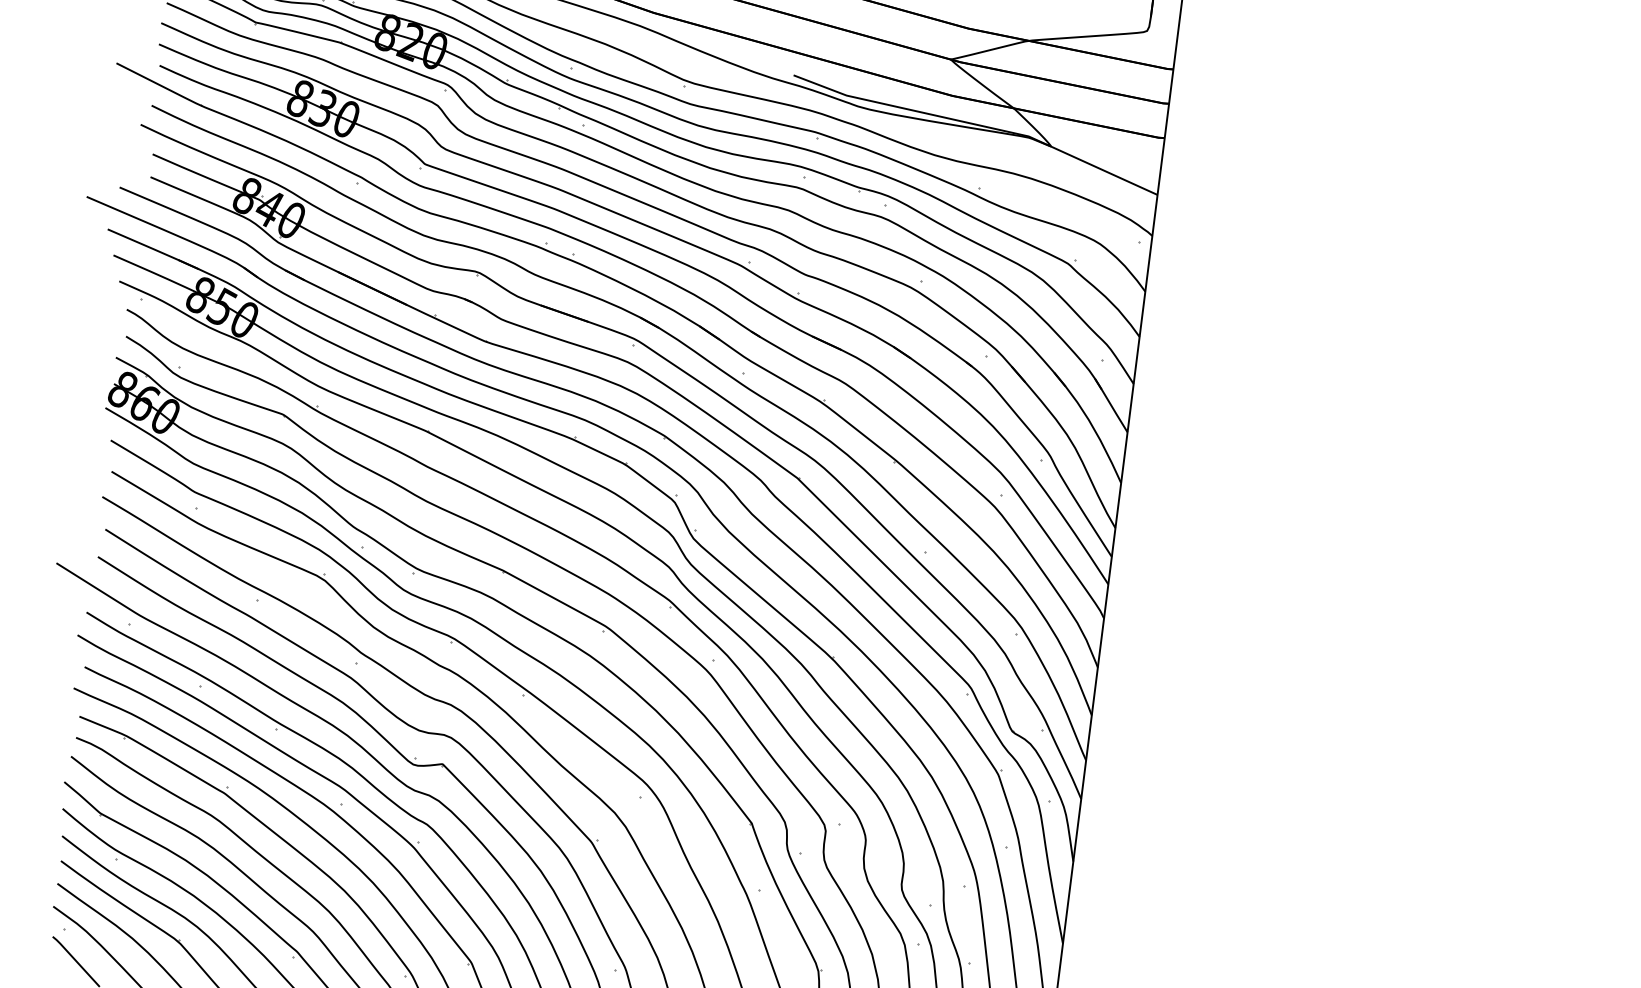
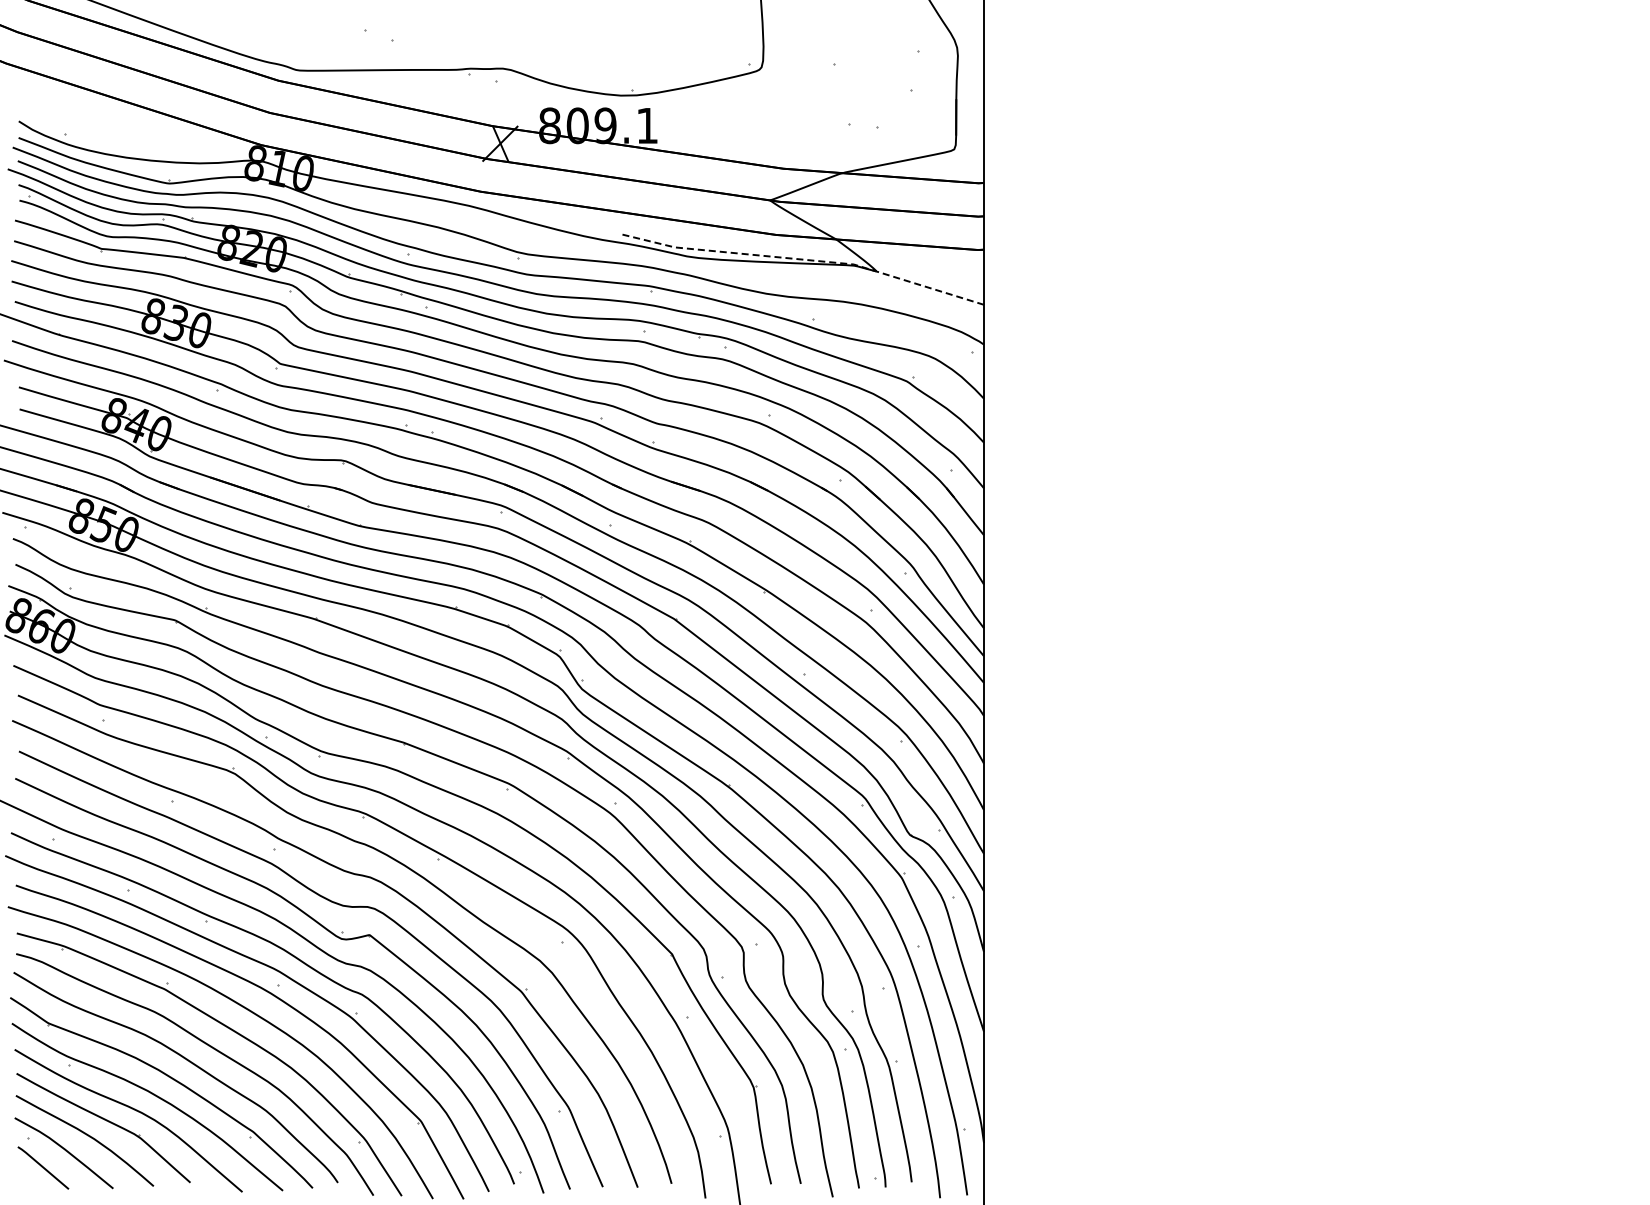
line: (979, 125) -> (805, 259), solid -> dashed

